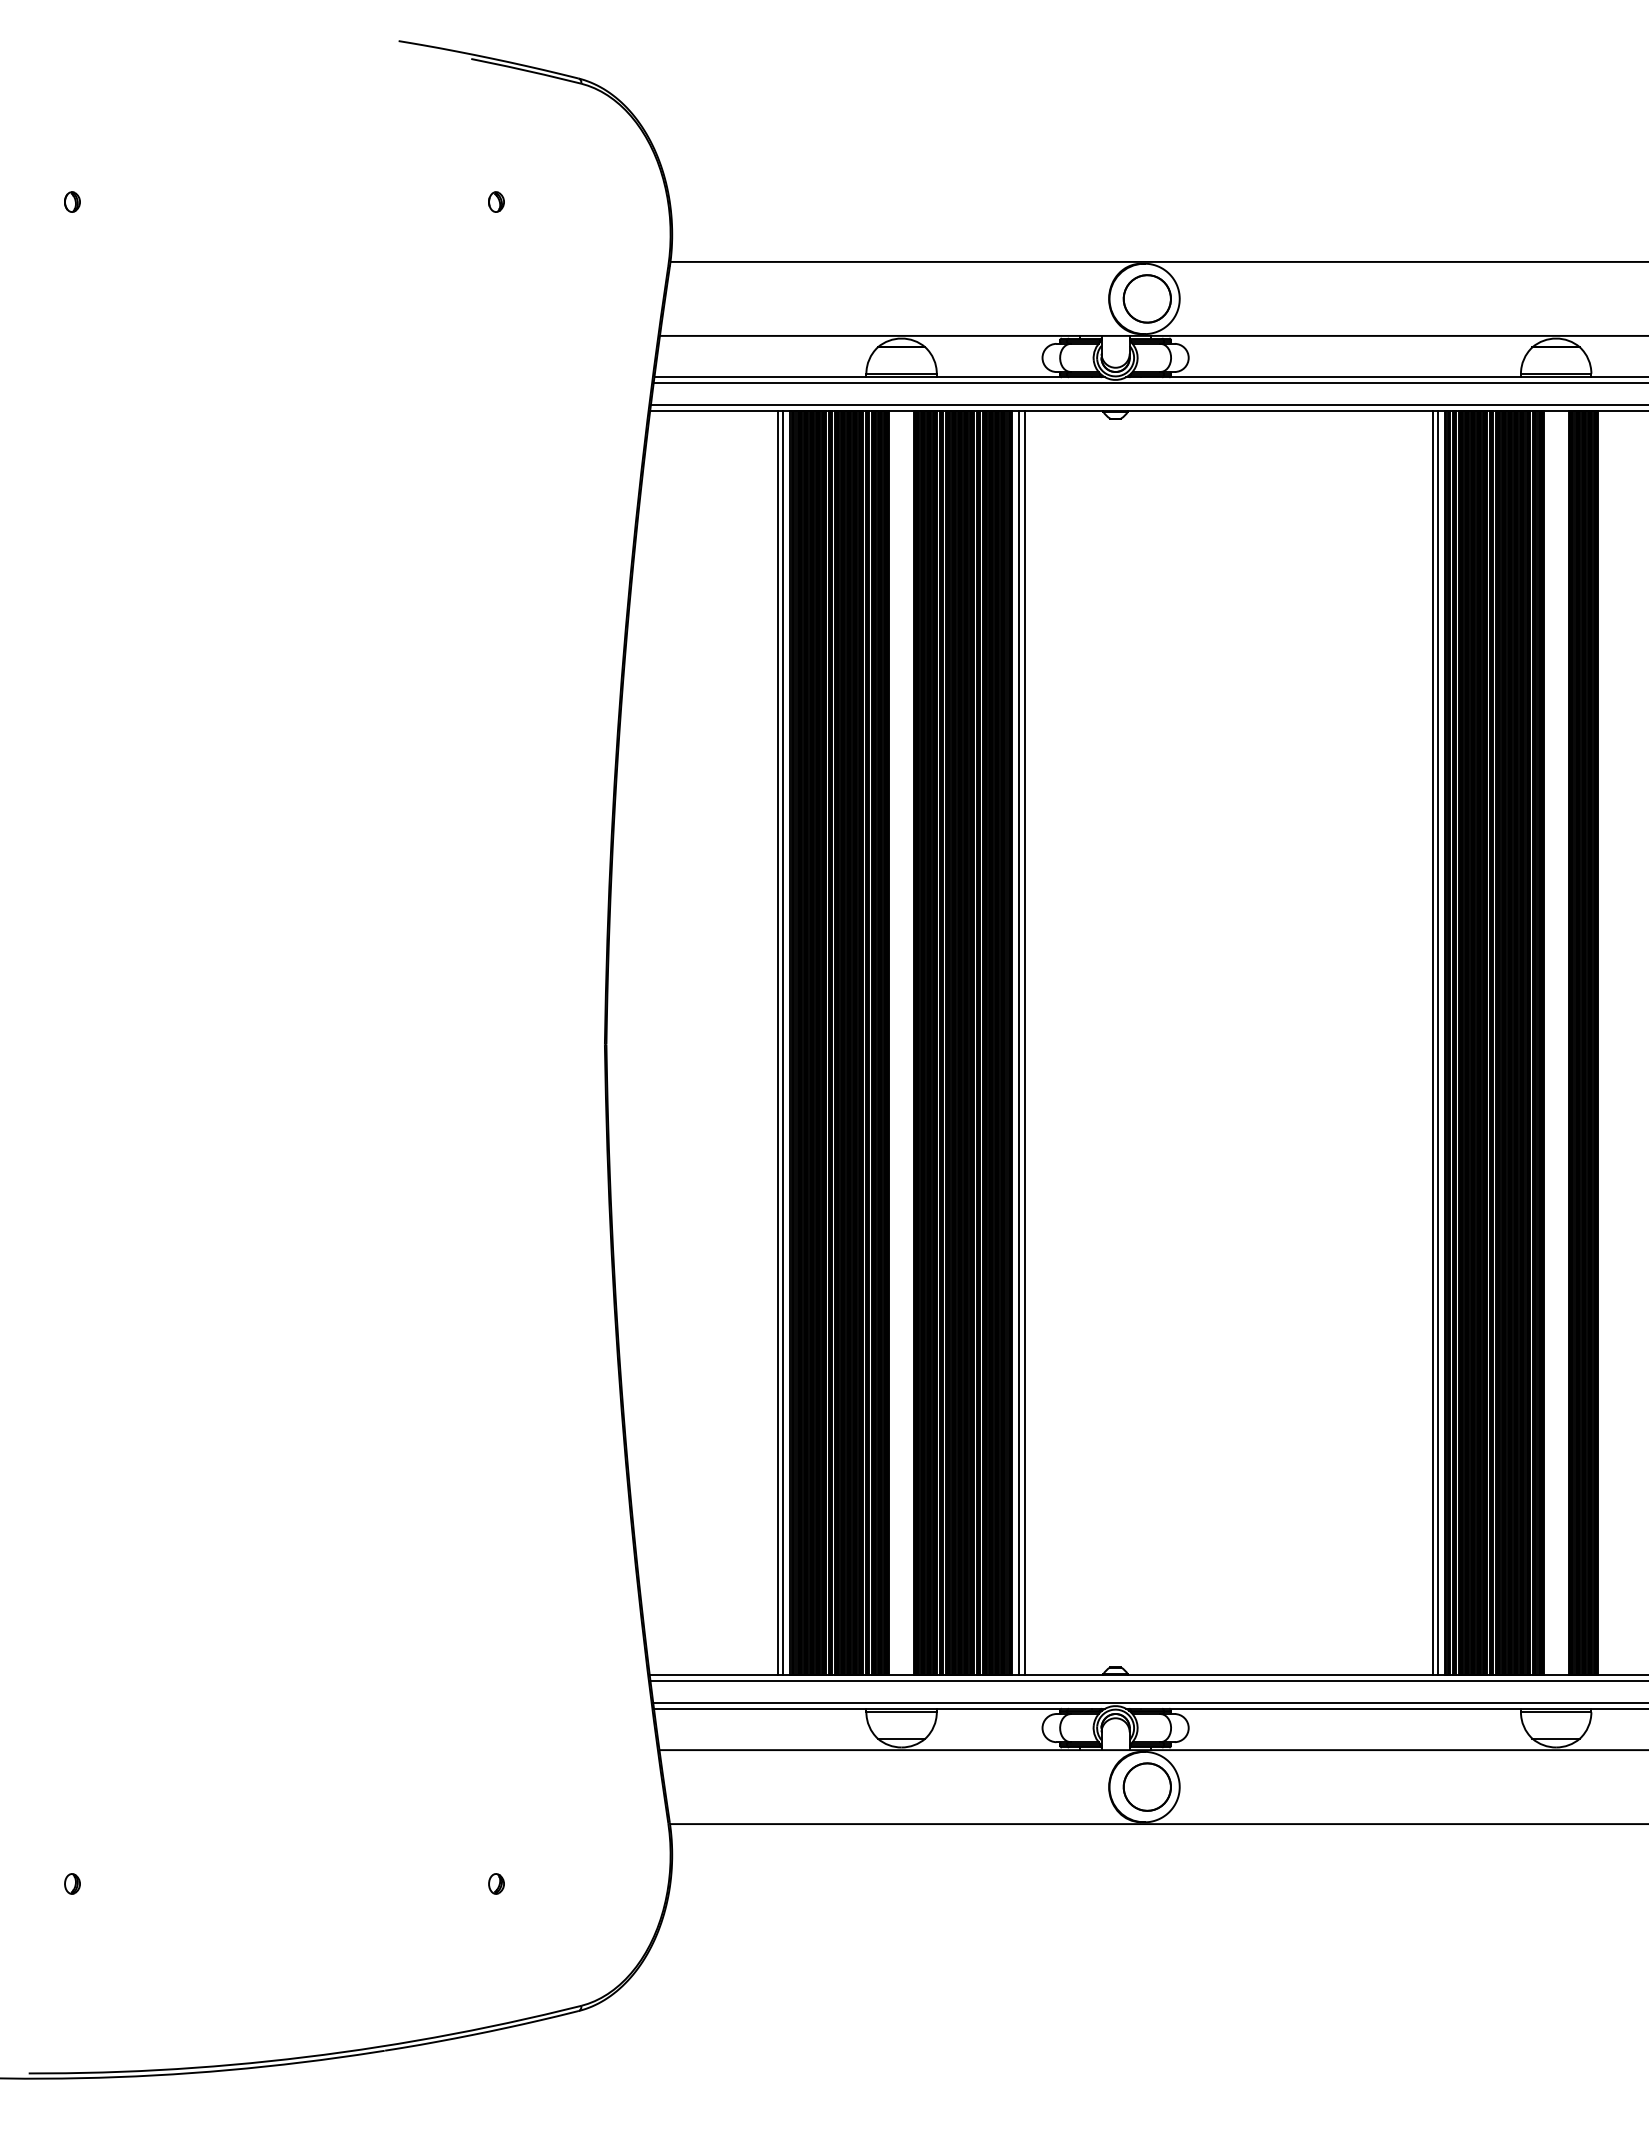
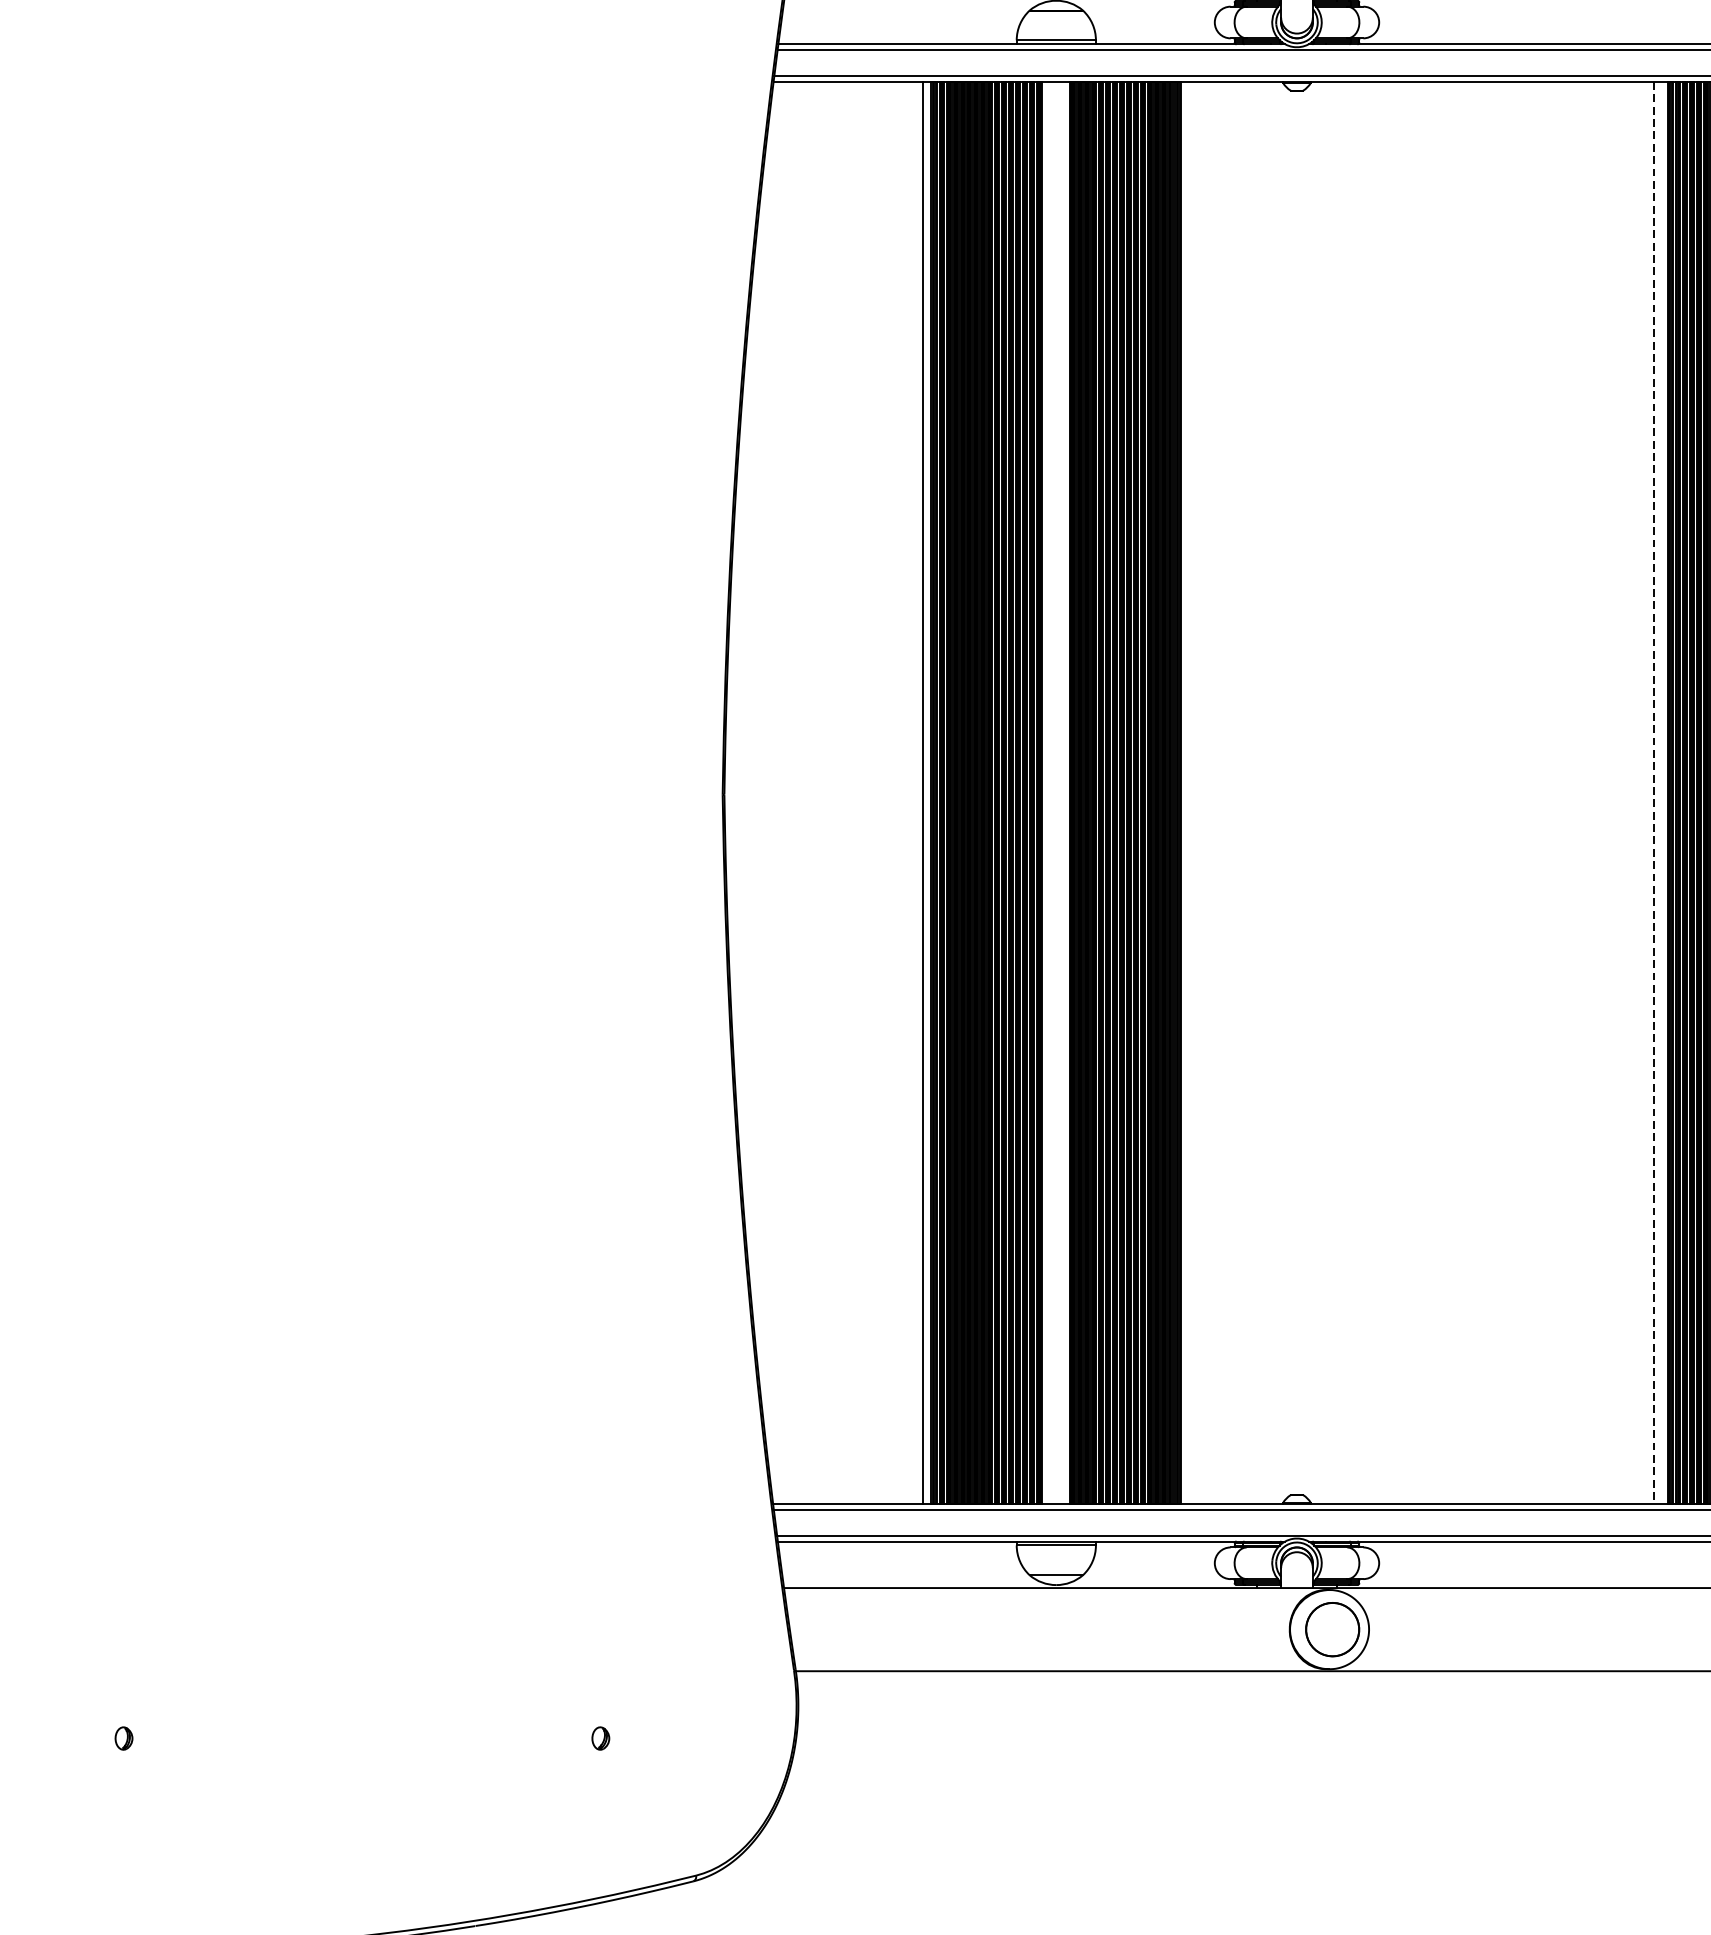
line: (778, 1042) -> (917, 792), removed
line: (1019, 1042) -> (1188, 792), removed
line: (1024, 1042) -> (1194, 792), removed
line: (1438, 1042) -> (1660, 792), removed
line: (1432, 1043) -> (1653, 793), solid -> dashed

